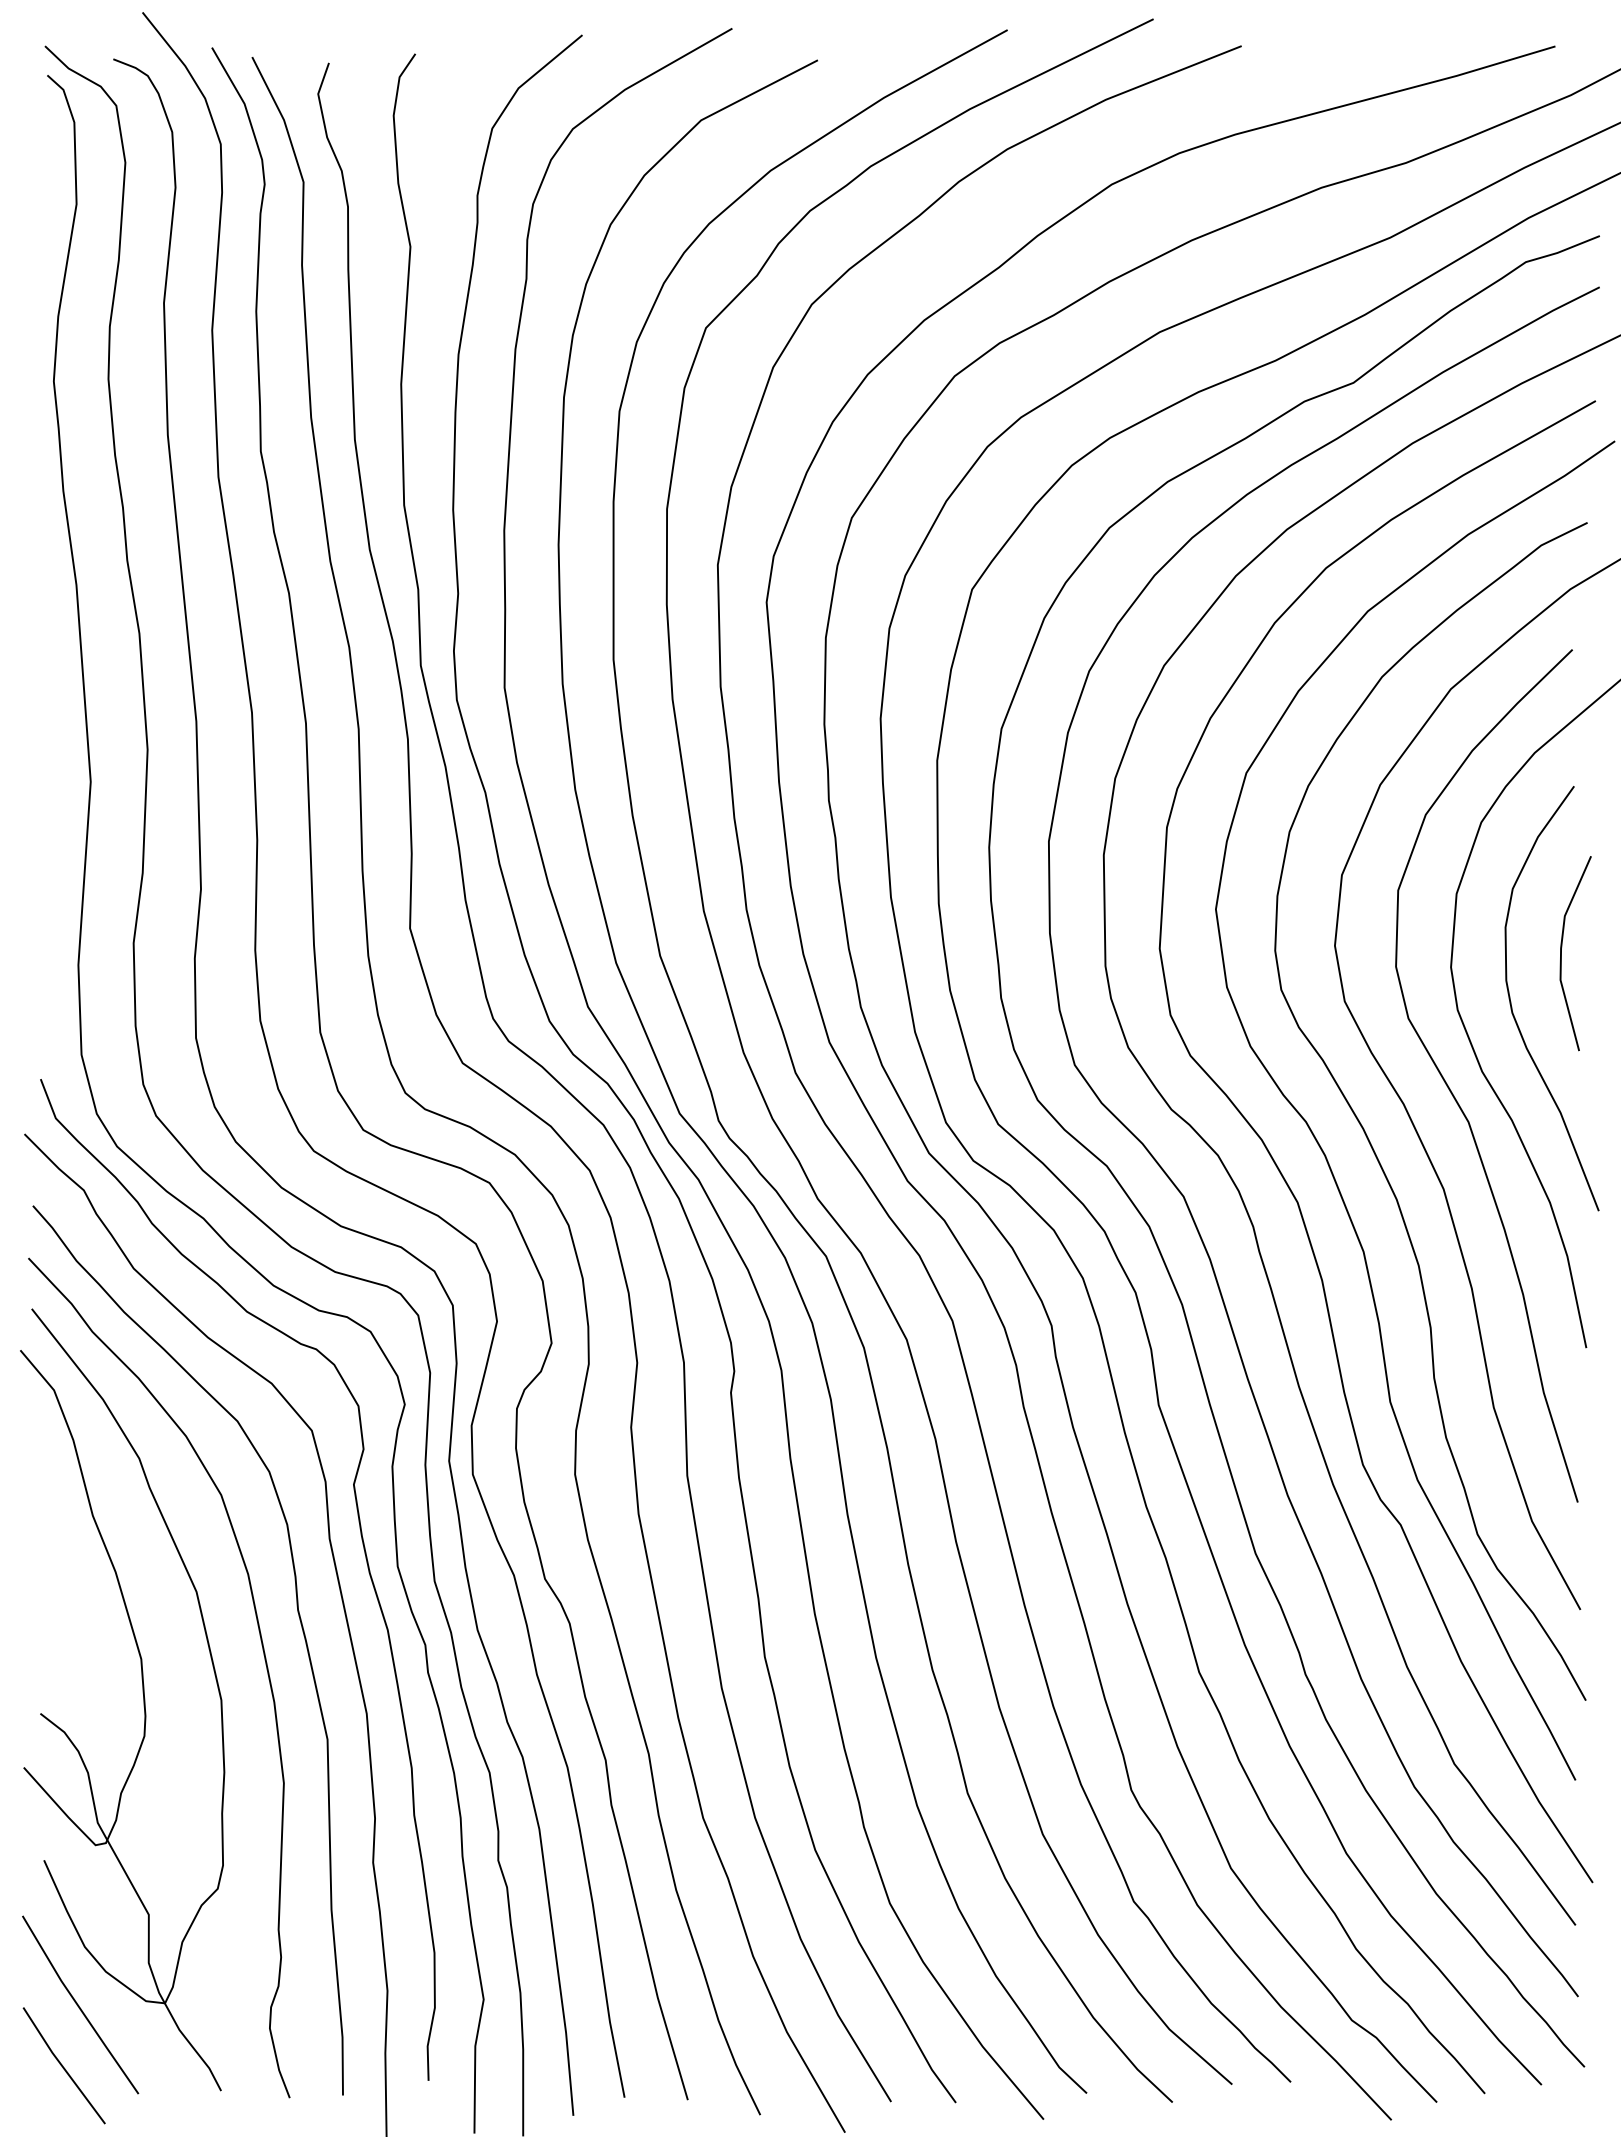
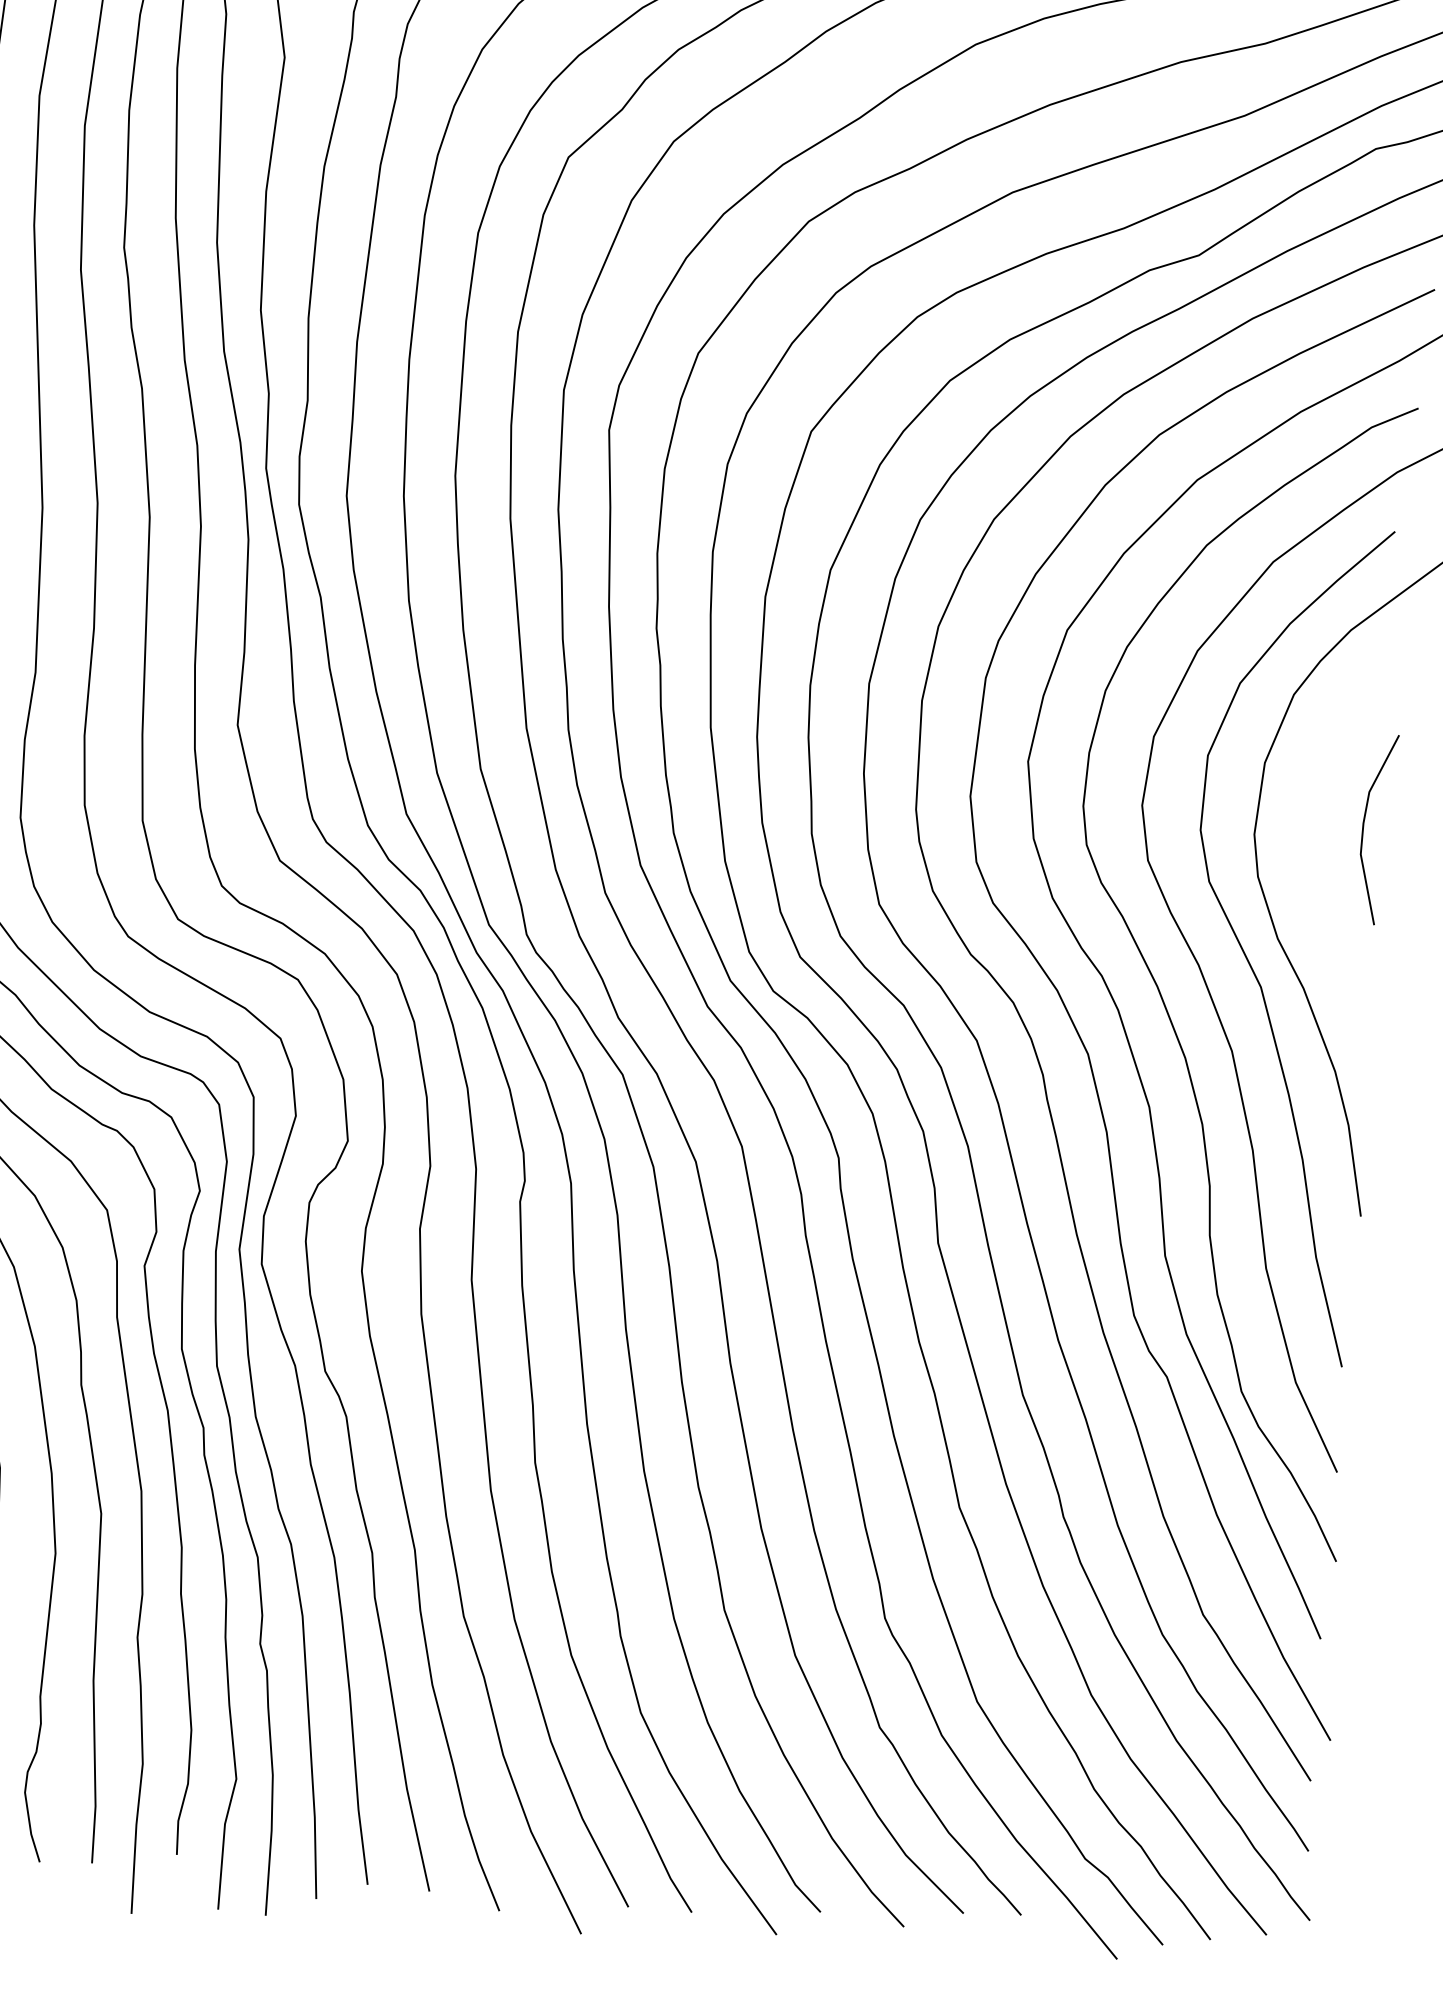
curve: (1512, 1006) -> (1311, 876), removed

